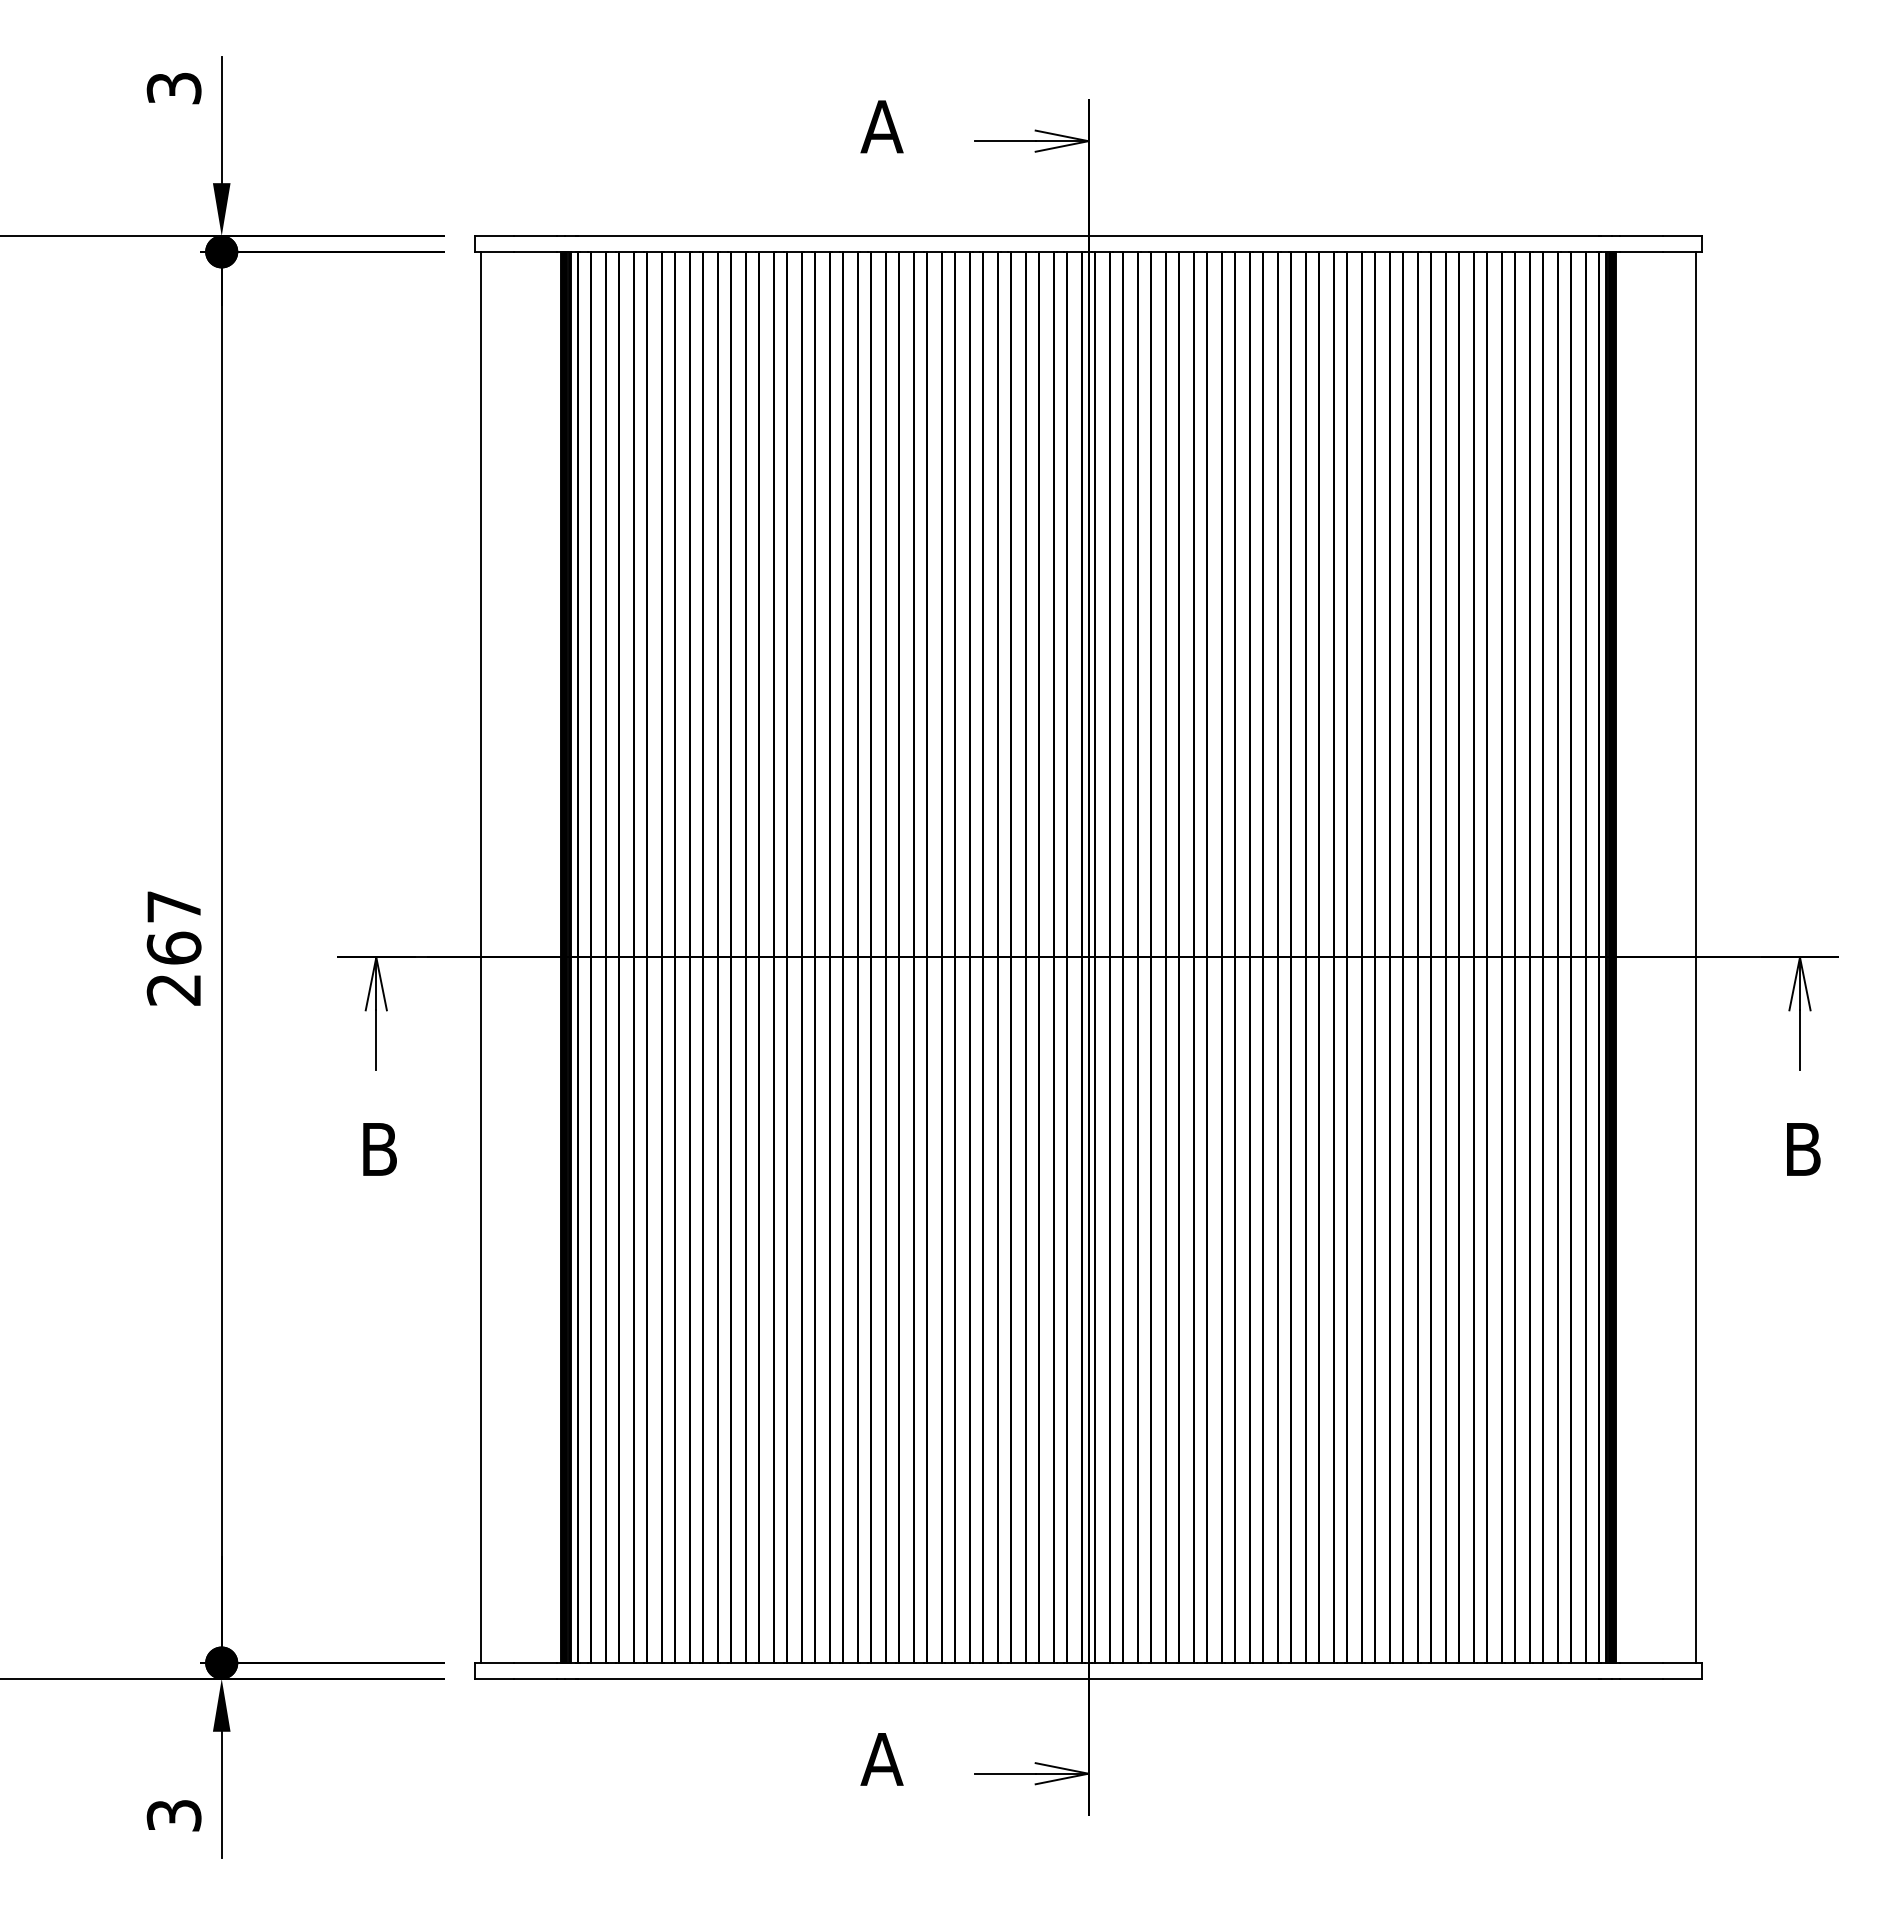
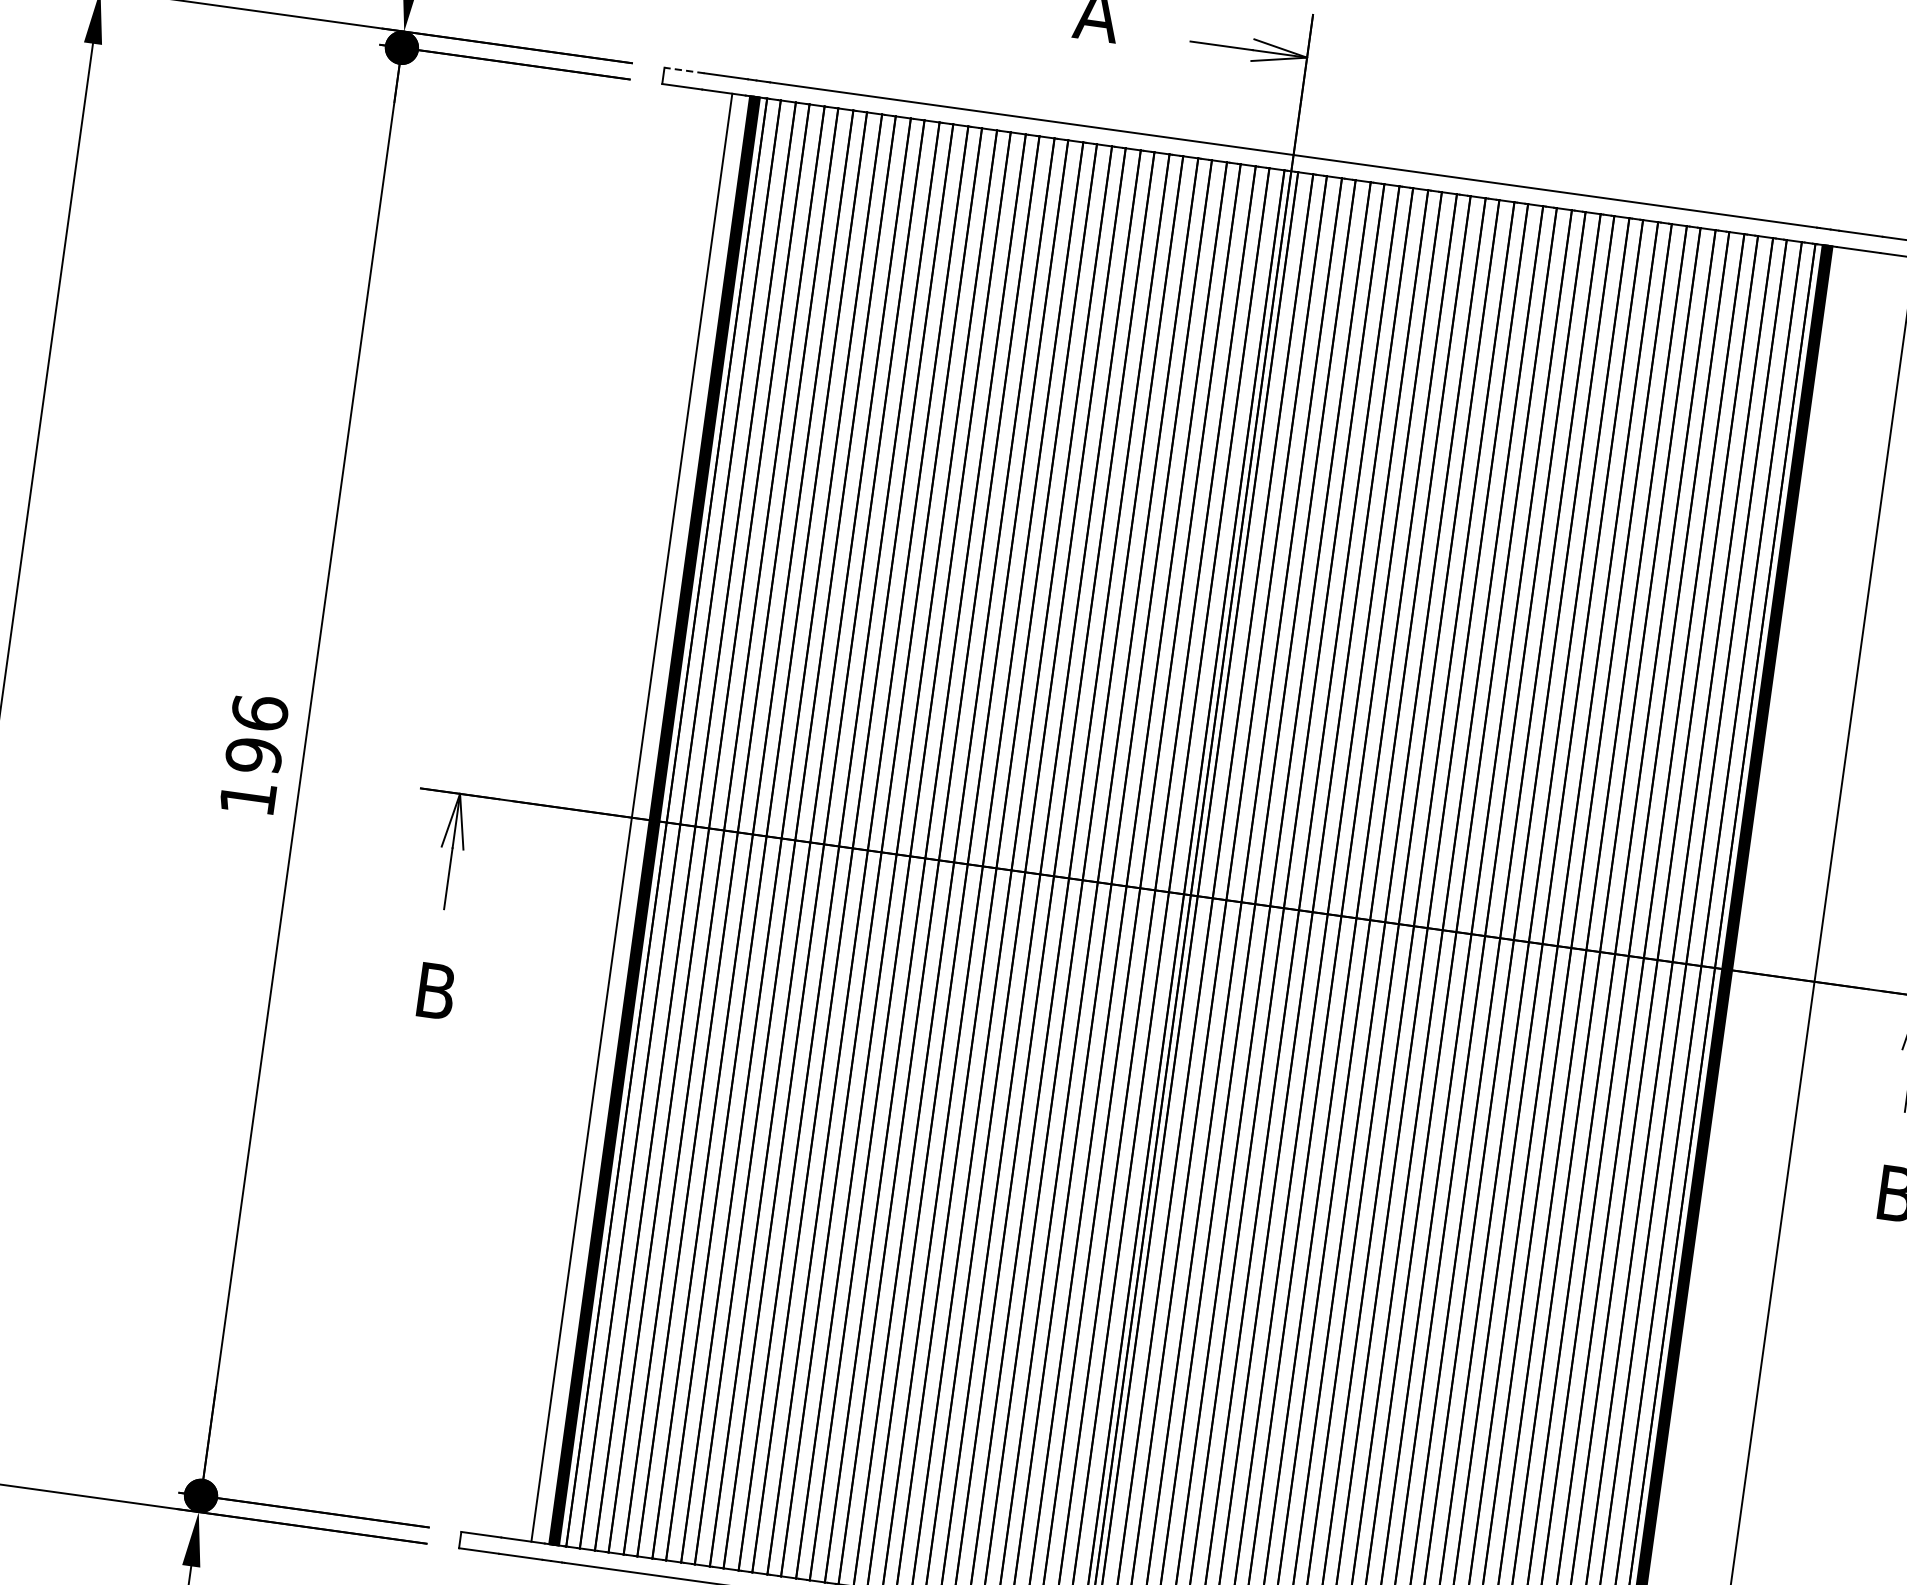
line: (494, 236) -> (684, 70), solid -> dashed
text: (173, 947) -> (253, 754), 267 -> 196
line: (480, 957) -> (631, 817), moved

